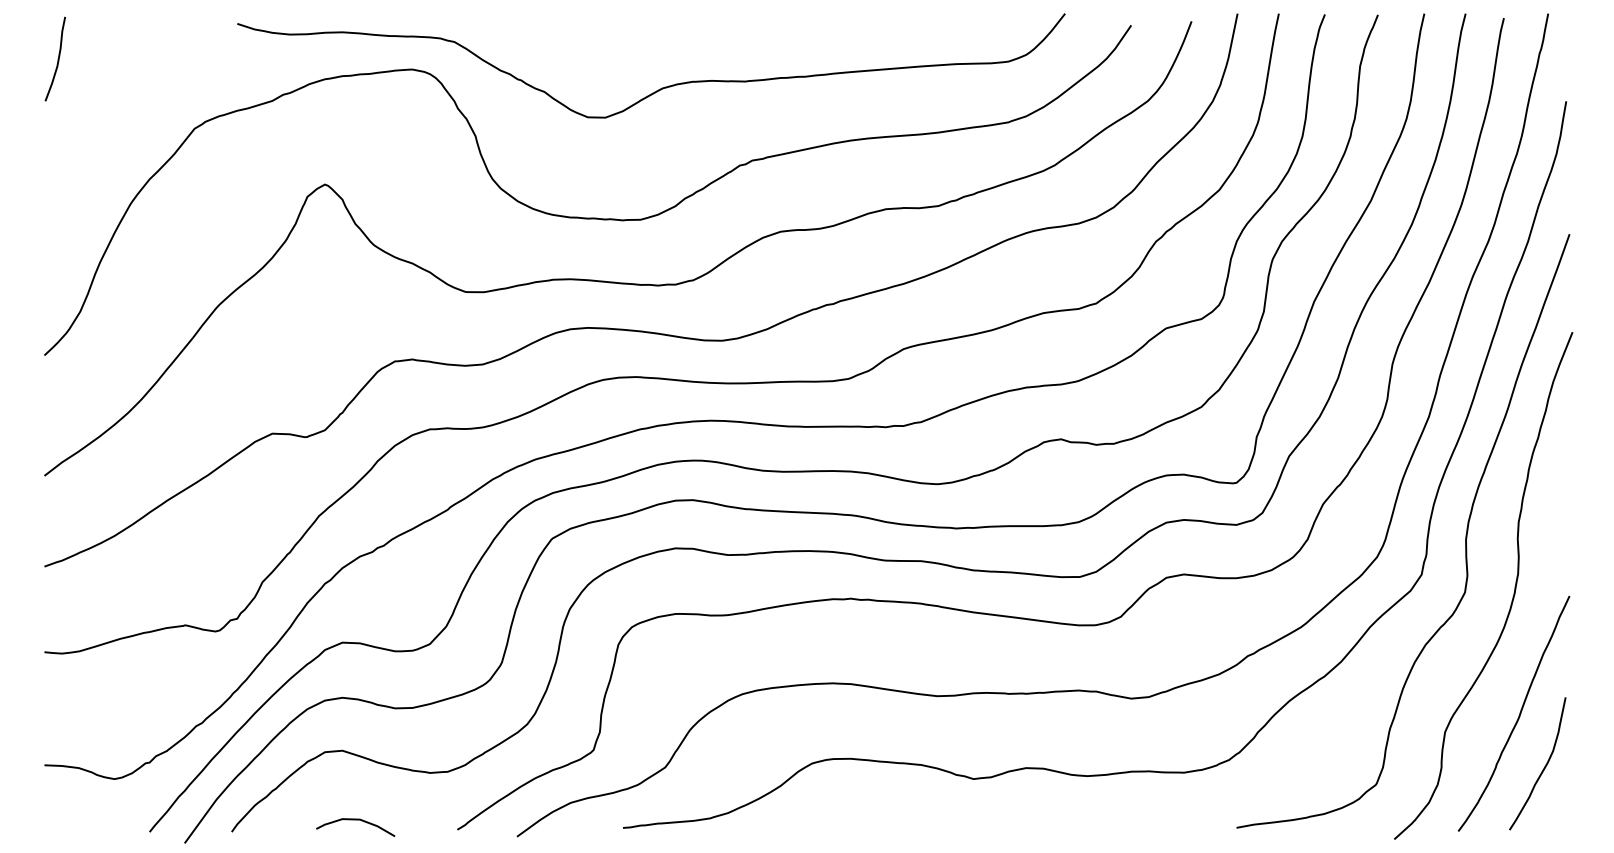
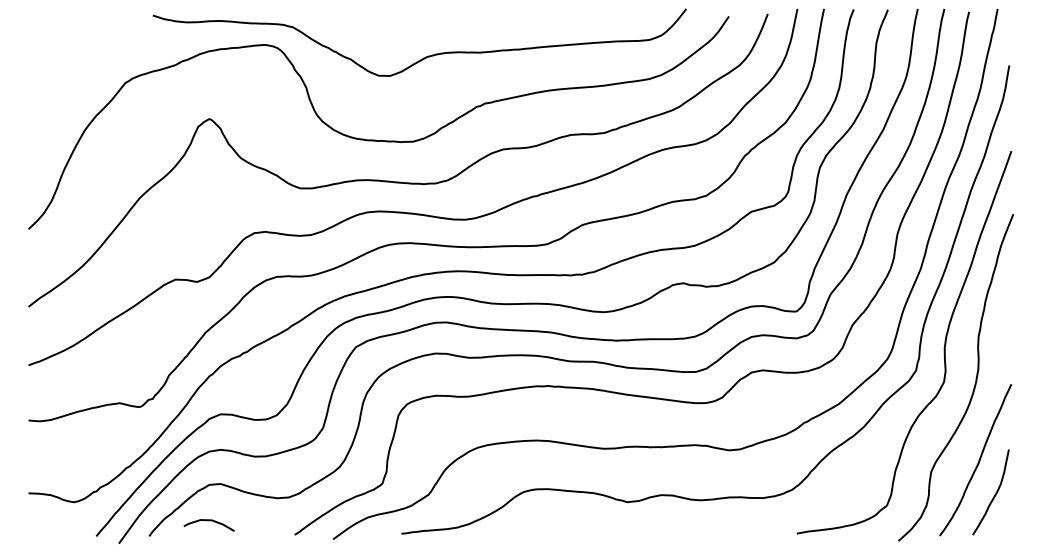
curve: (56, 59) -> (36, 38), removed
curve: (354, 821) -> (208, 521), moved

